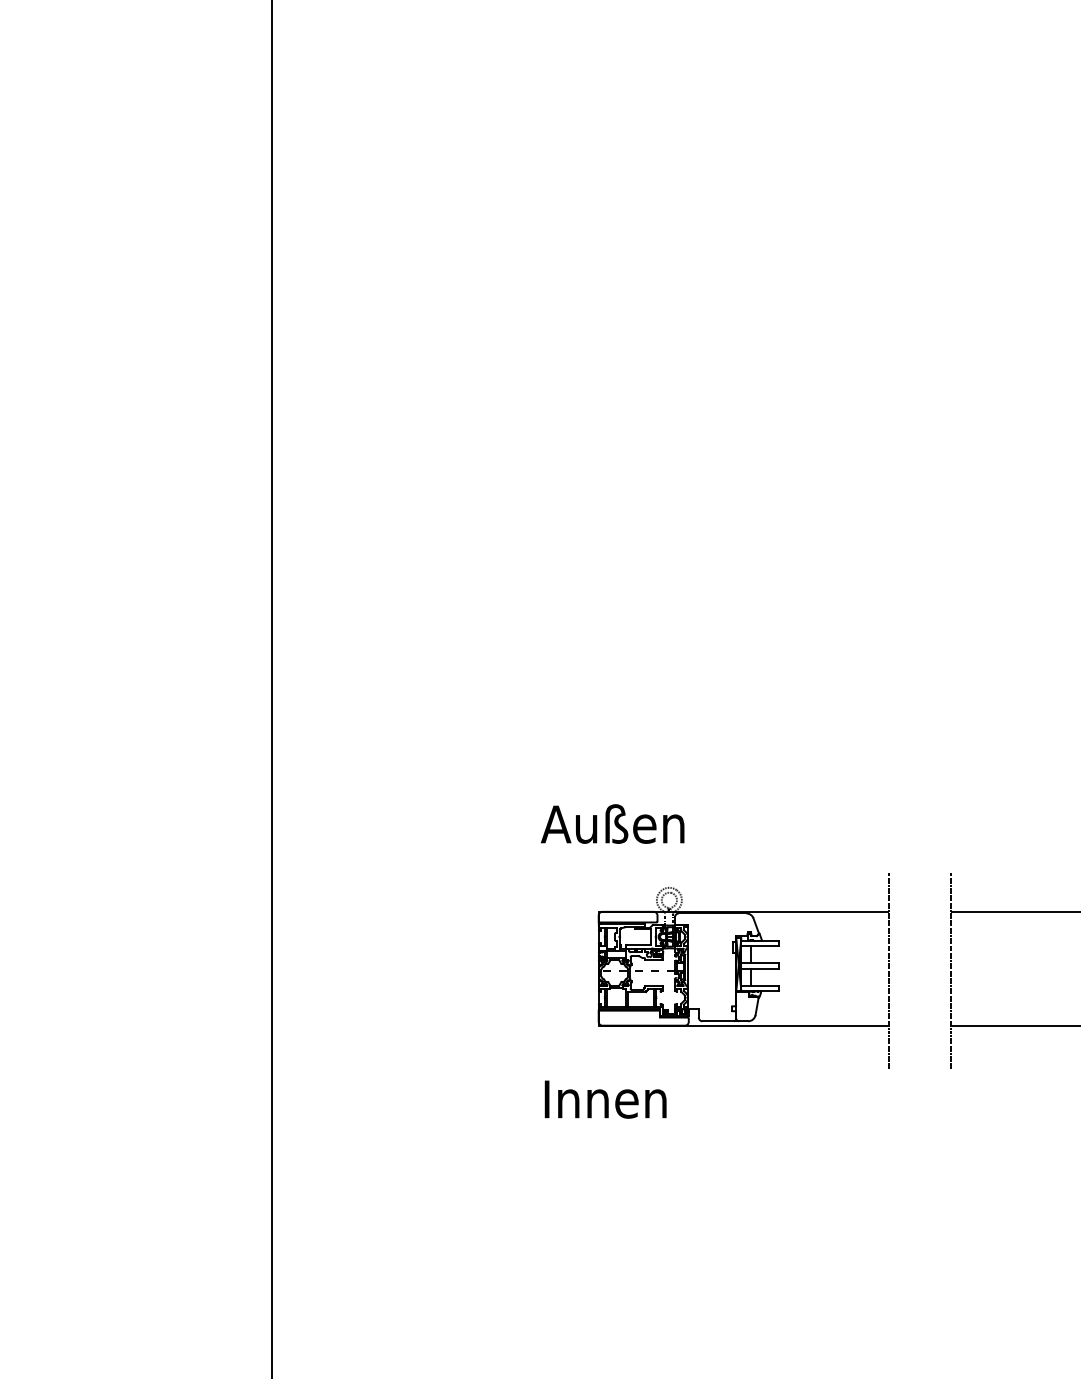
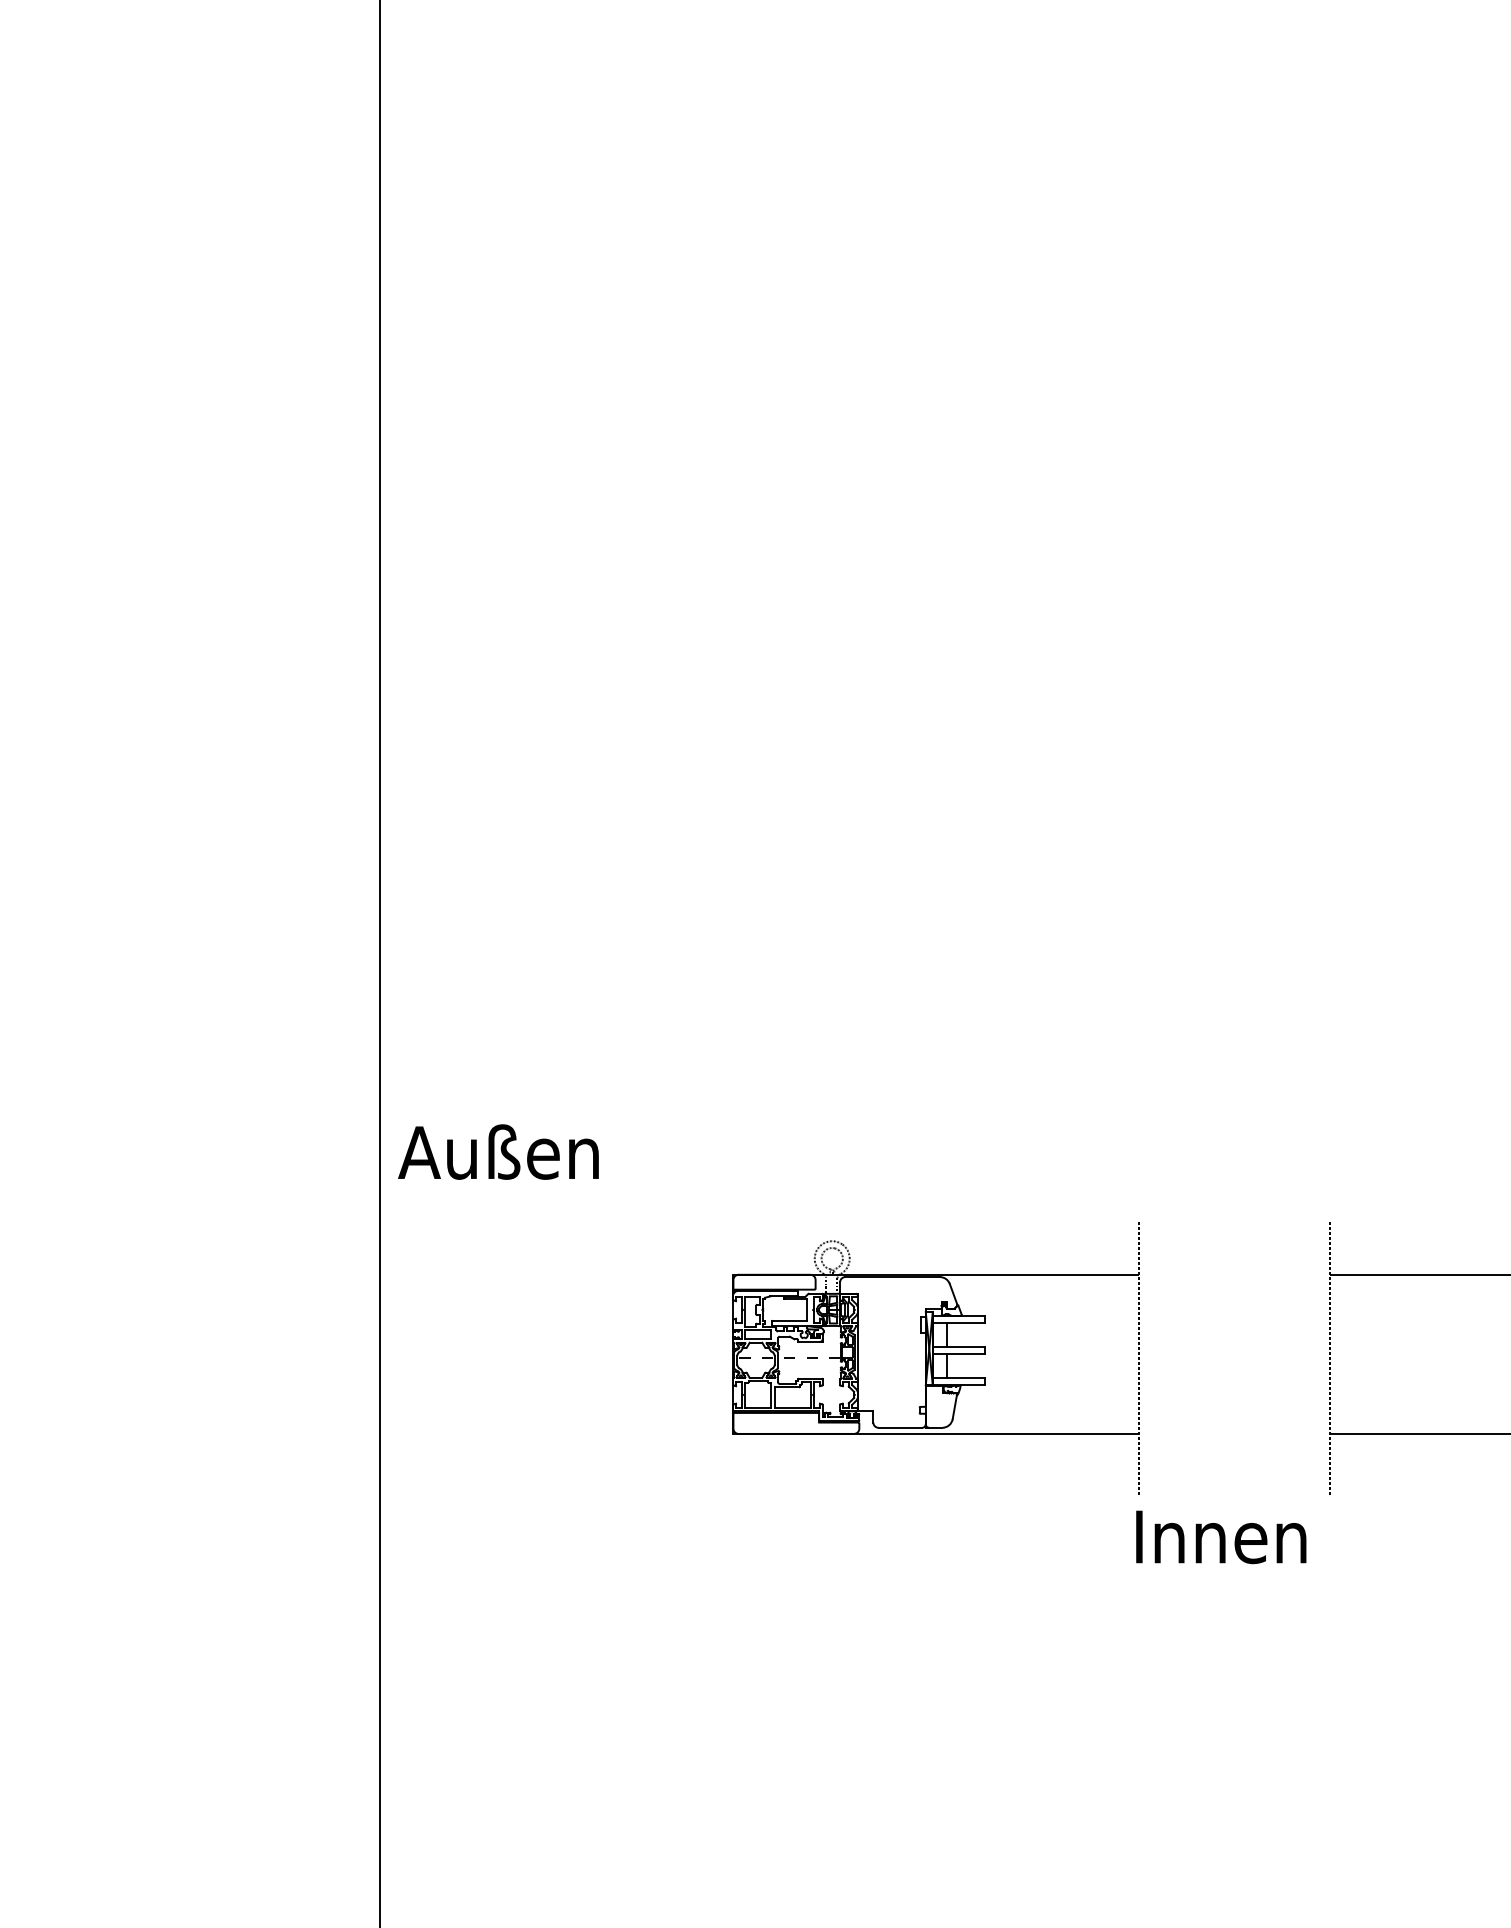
text: (612, 823) -> (498, 1151), moved
part: (743, 970) -> (935, 1356), moved
text: (605, 1099) -> (1221, 1537), moved

